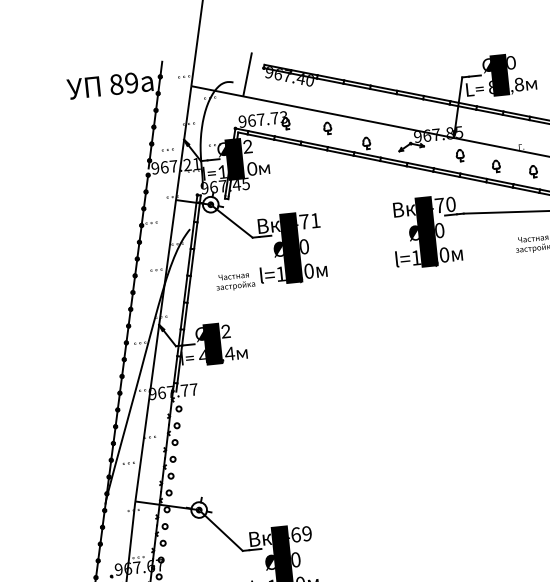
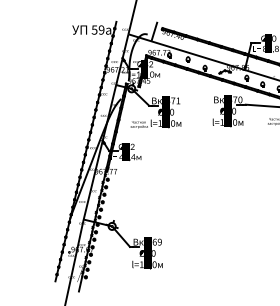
text: (116, 83) -> (94, 29), 89 -> 59

